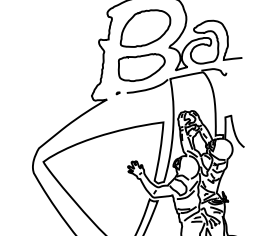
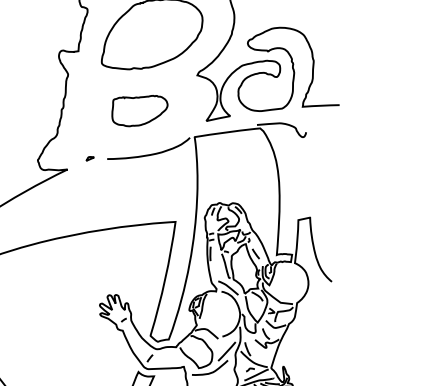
part: (141, 67) -> (139, 110), size x0.6

